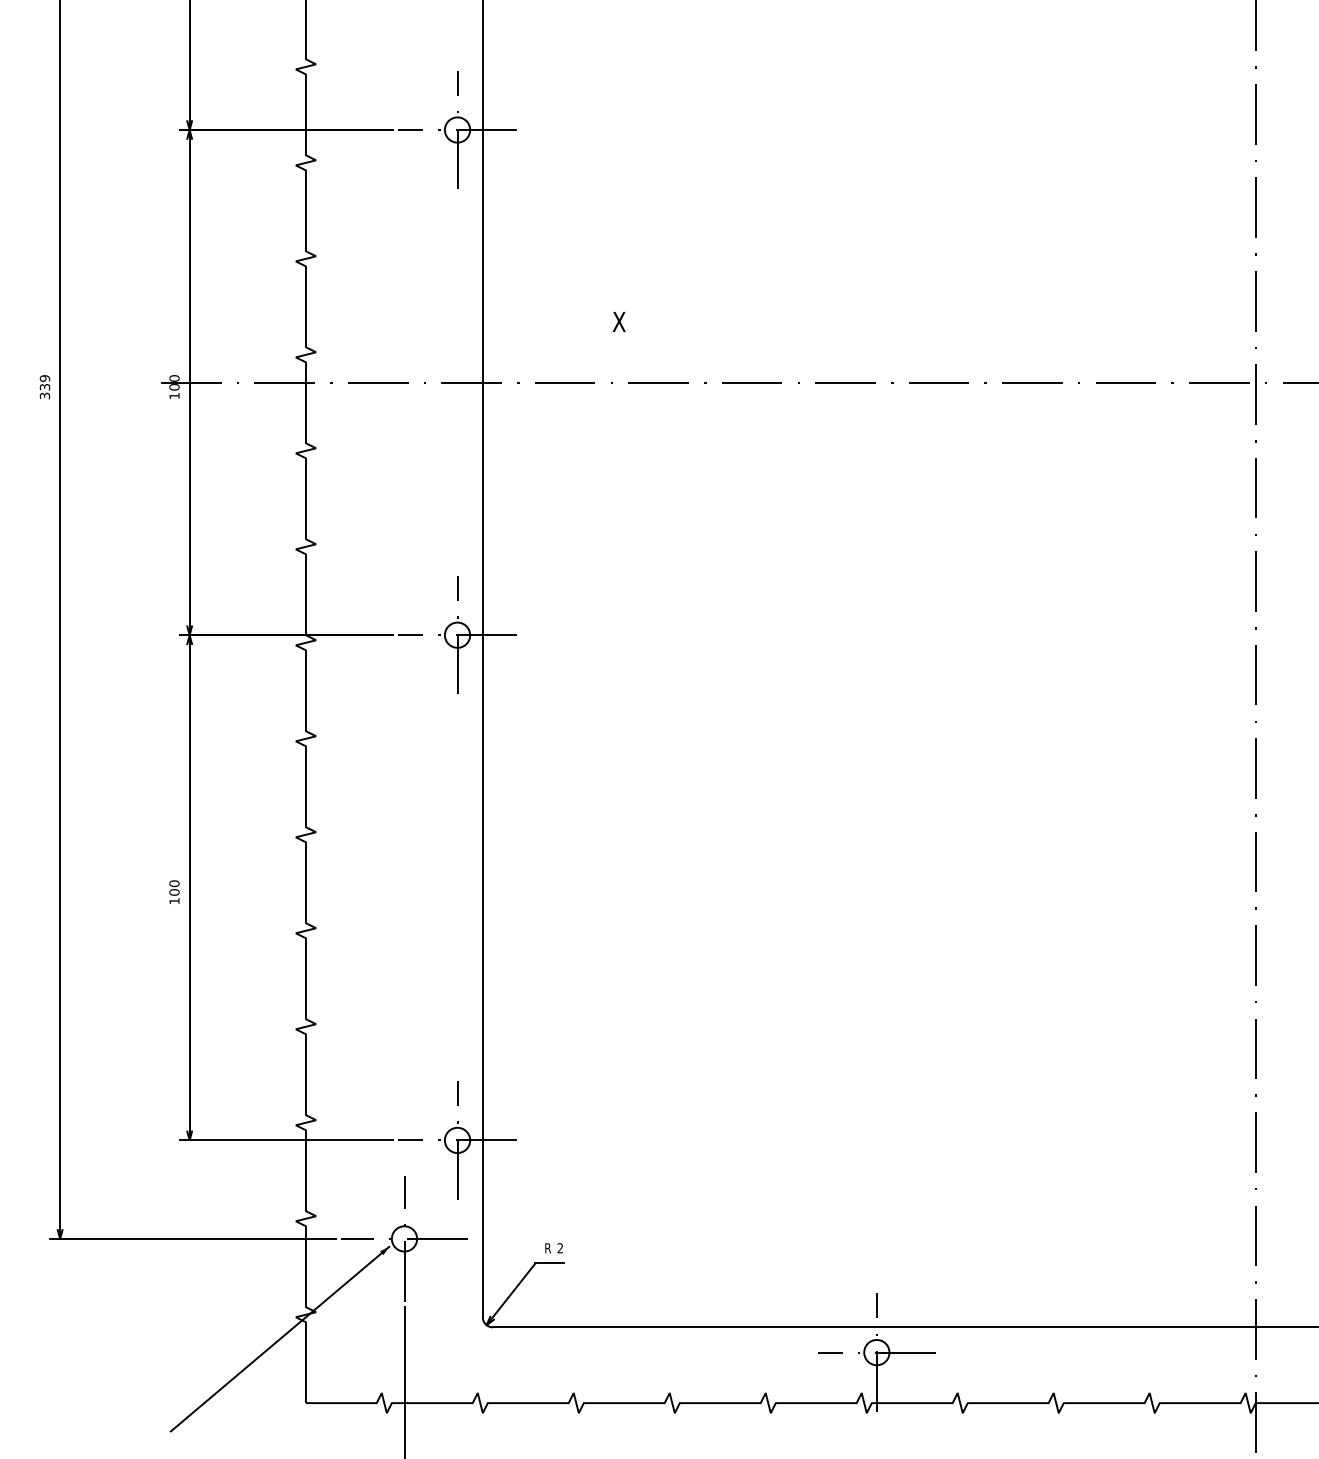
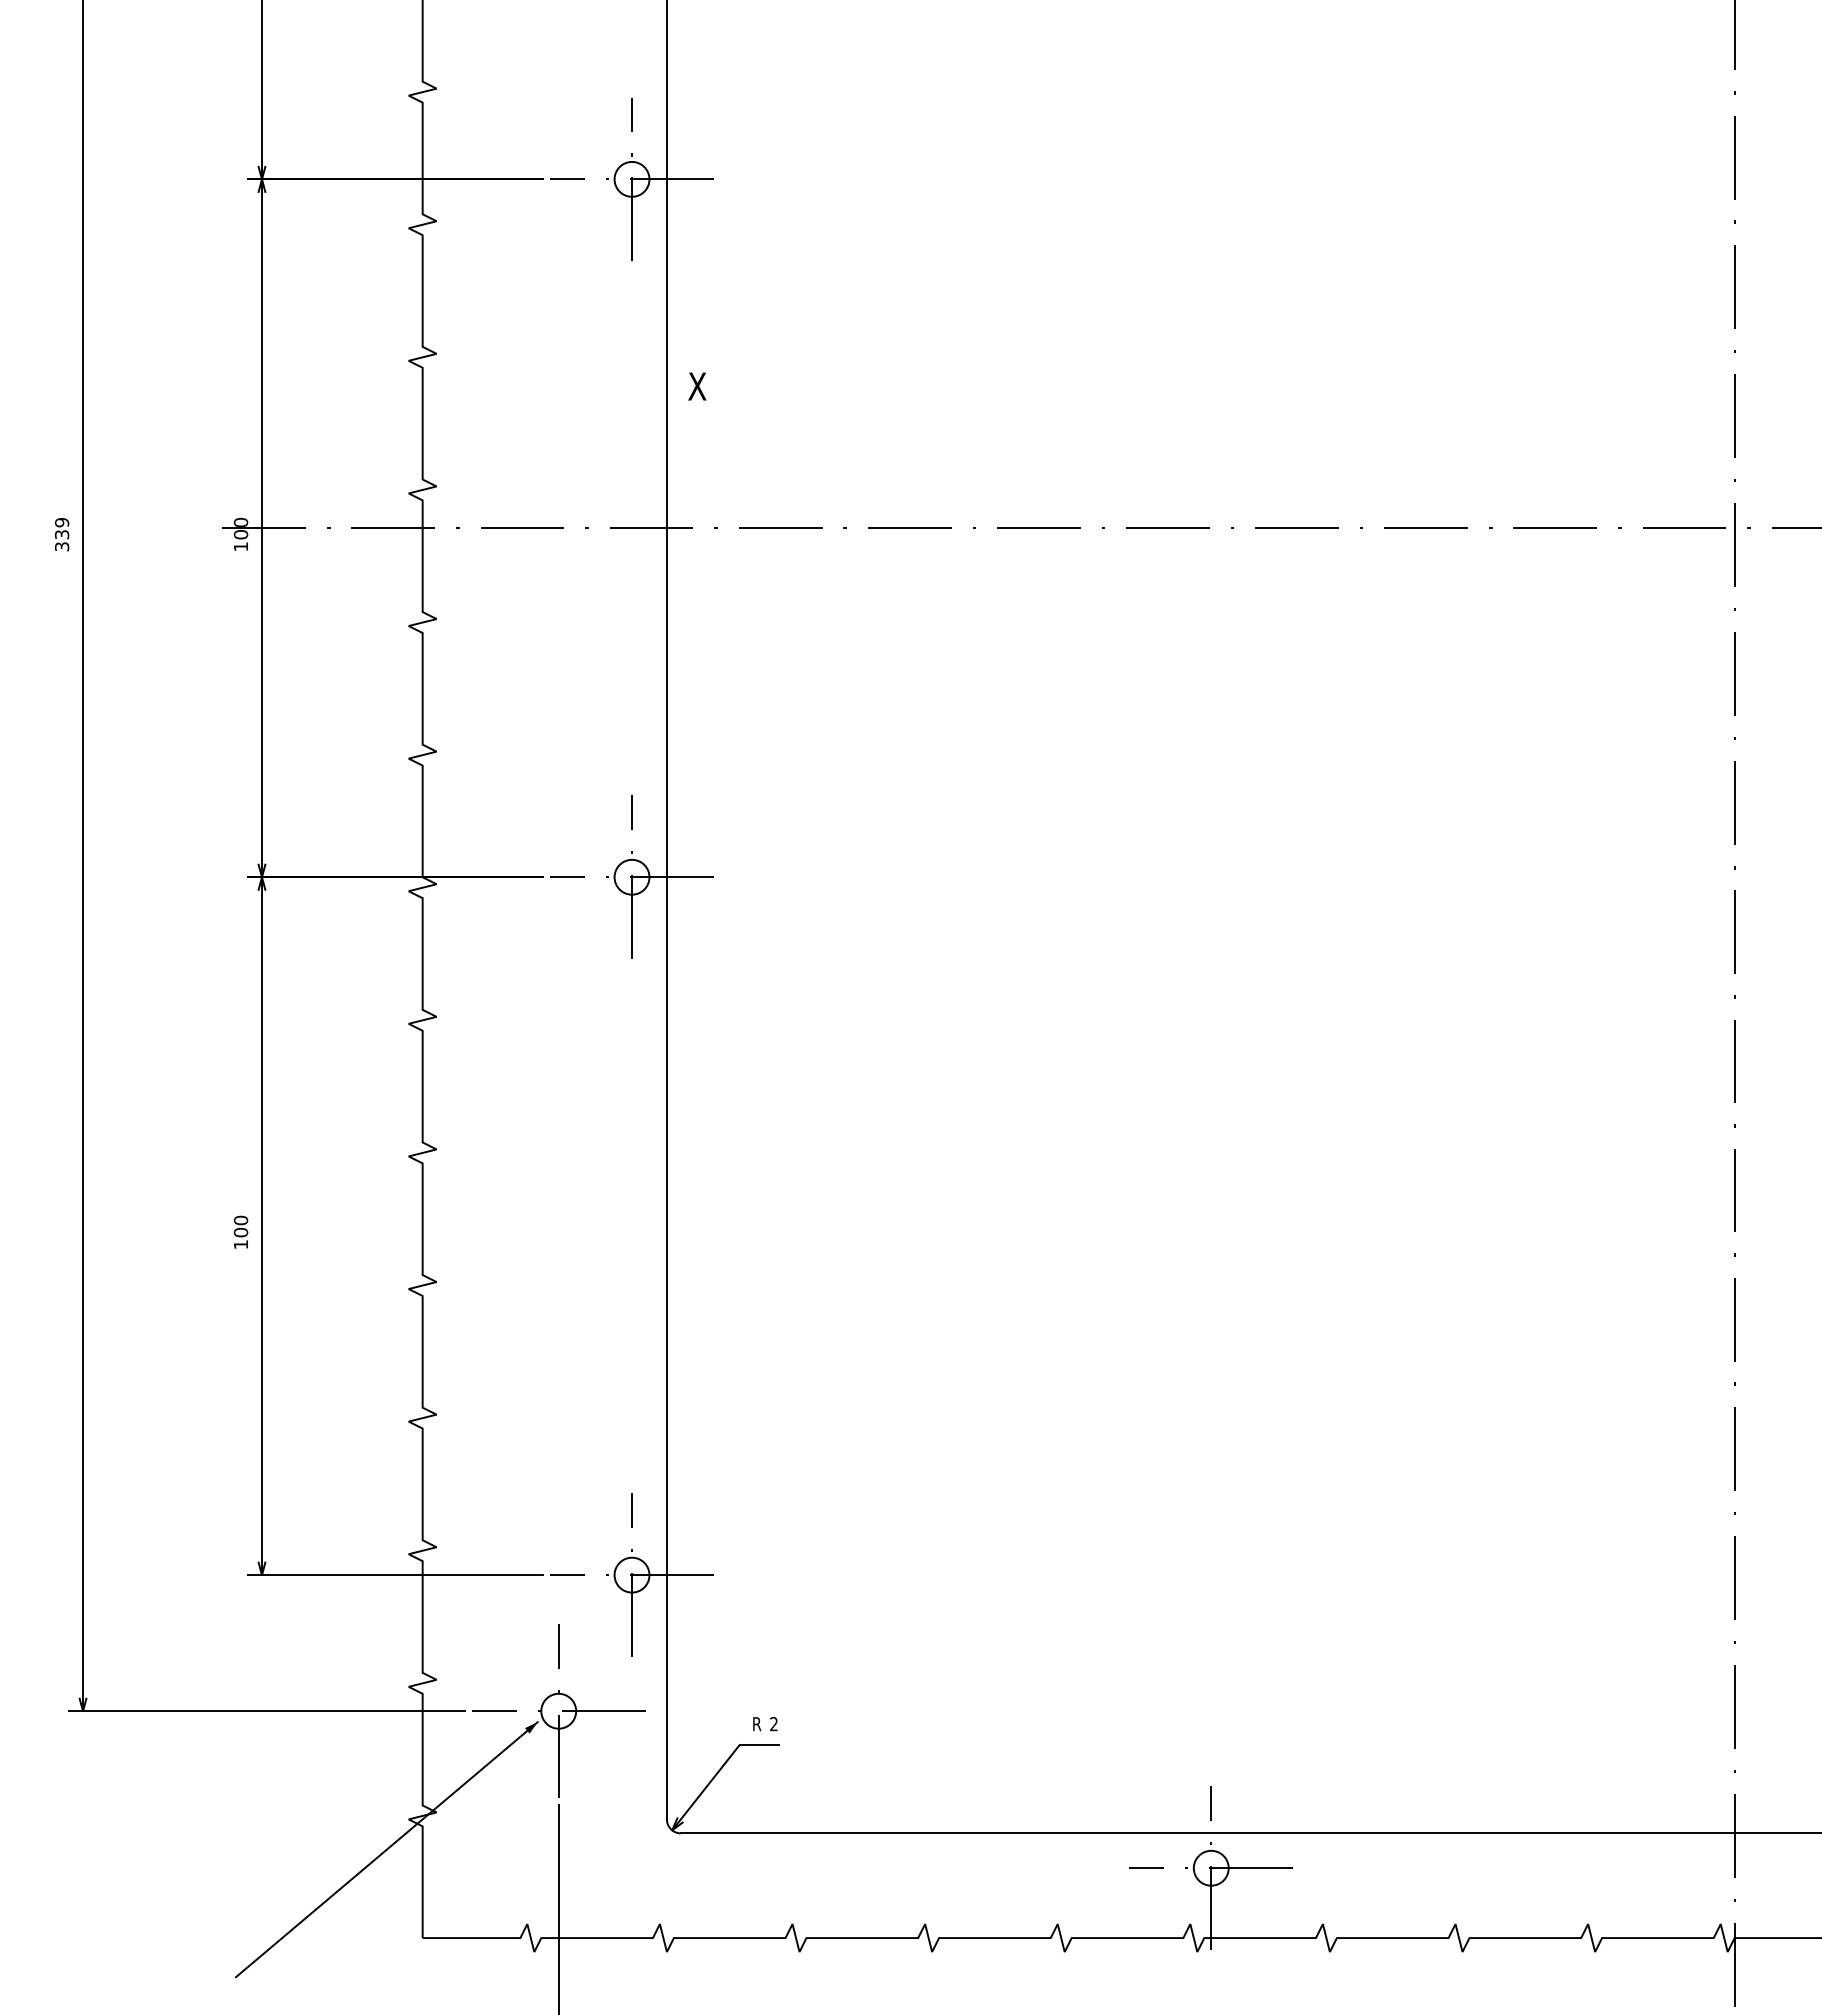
text: (619, 321) -> (697, 386), moved

